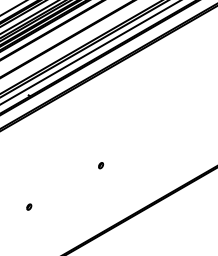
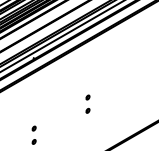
part: (101, 147) -> (88, 97), added
part: (29, 188) -> (34, 127), added

